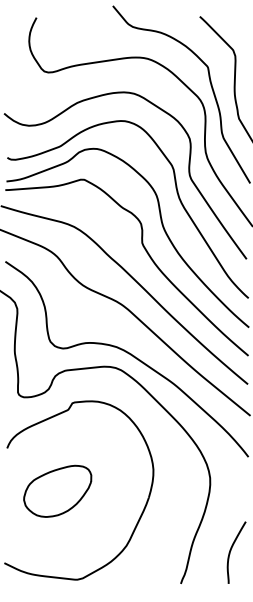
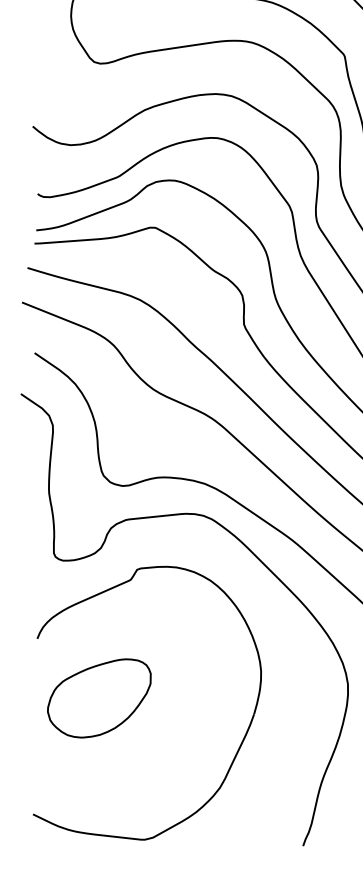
part: (57, 490) -> (99, 697), moved

